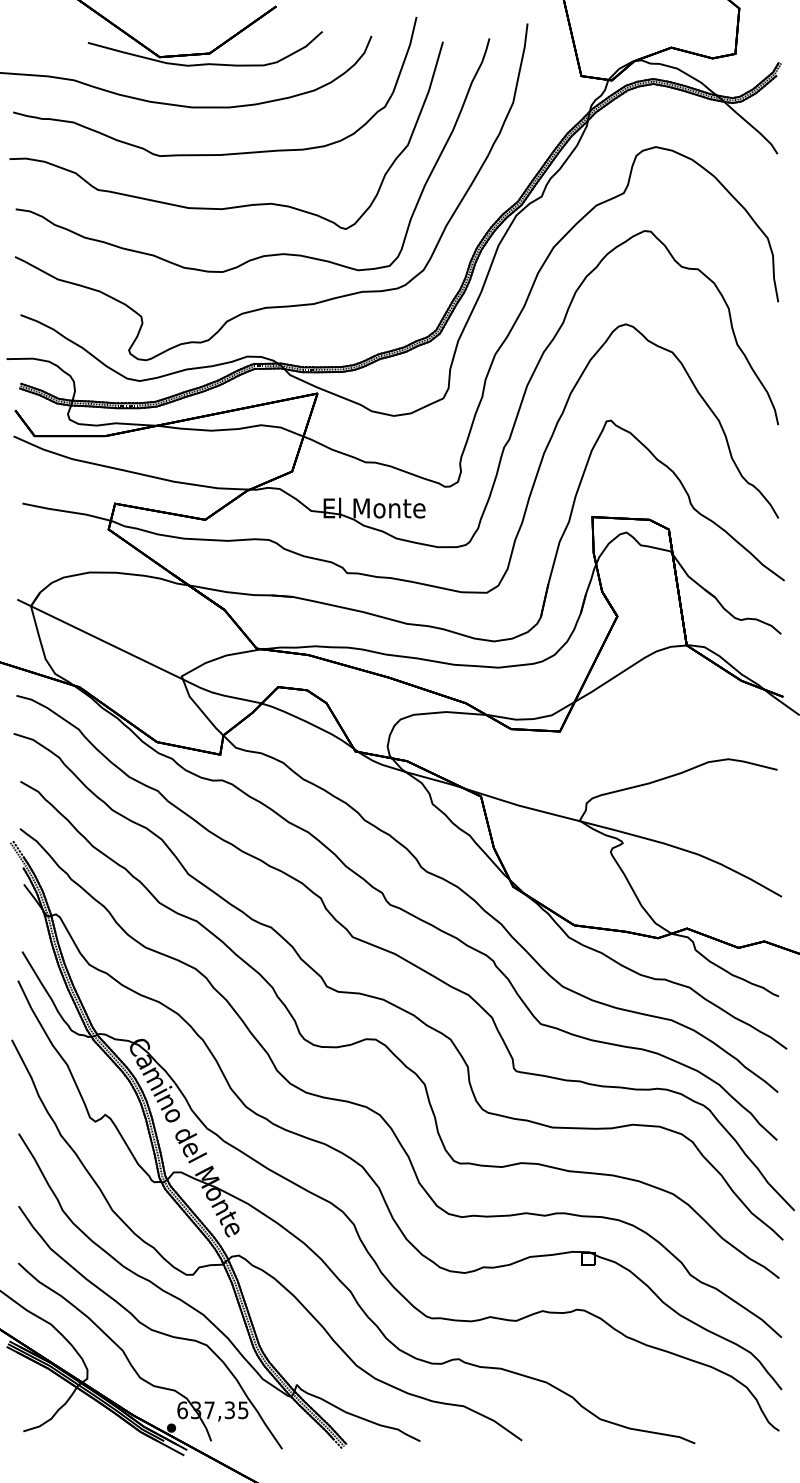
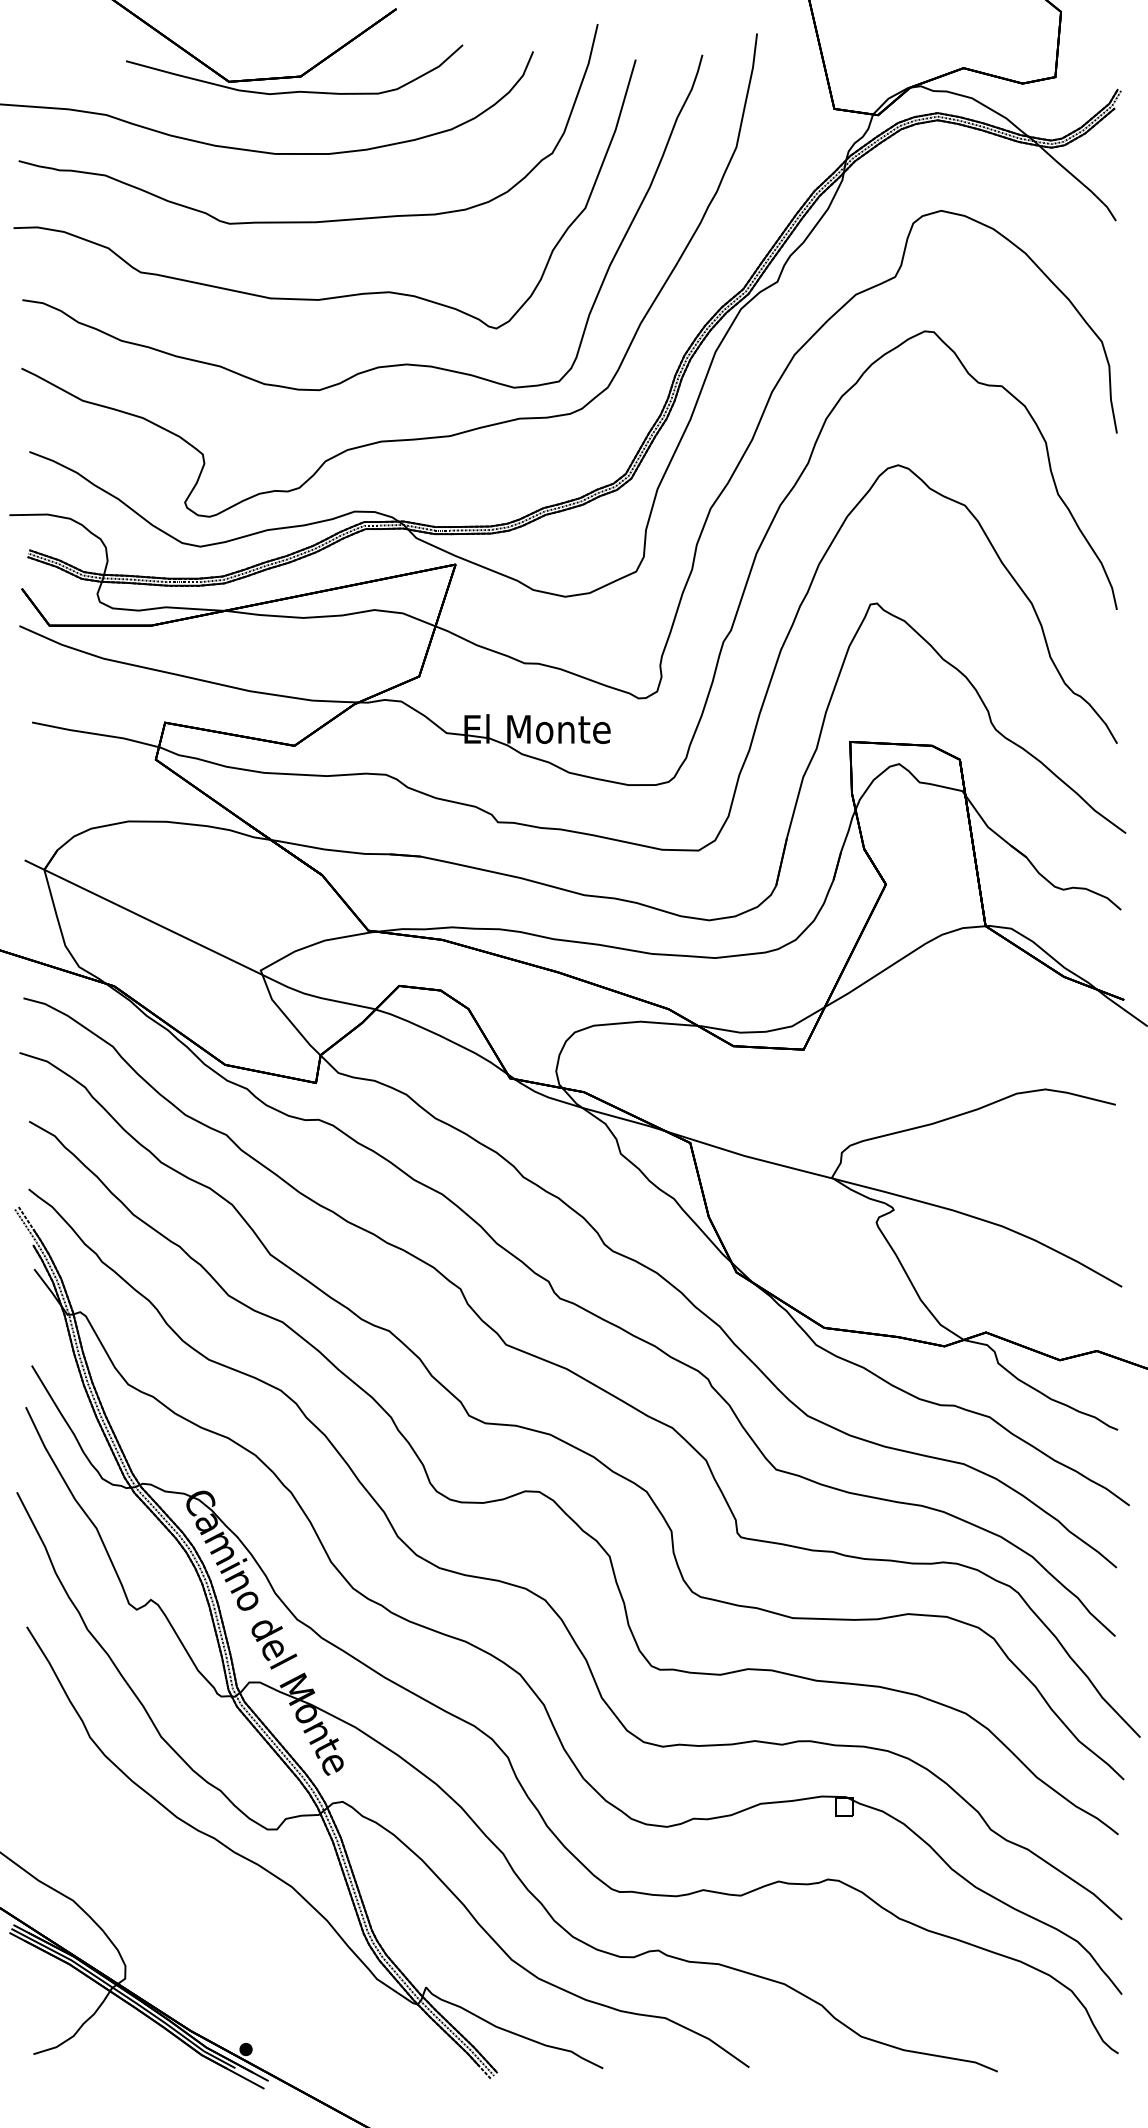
part: (150, 1327) -> (215, 1905), removed

